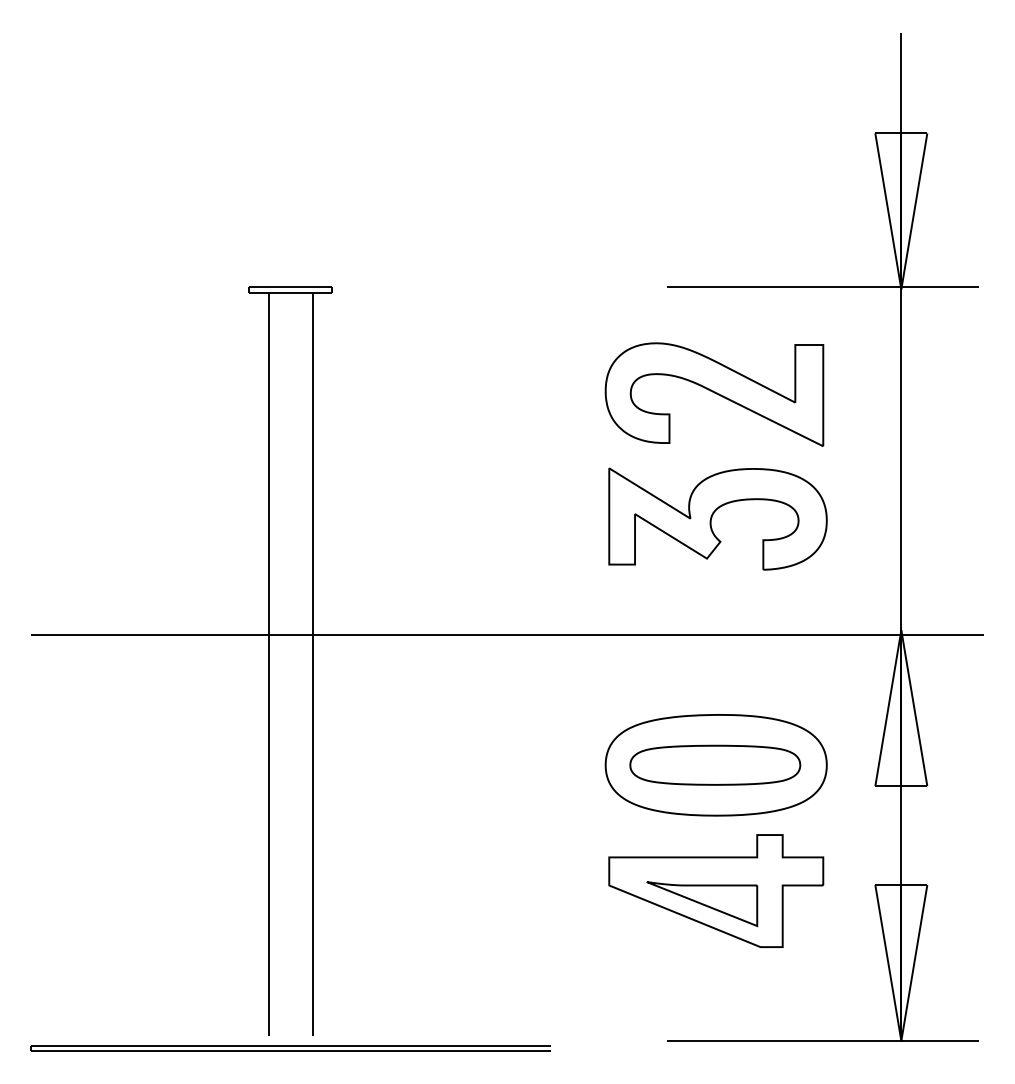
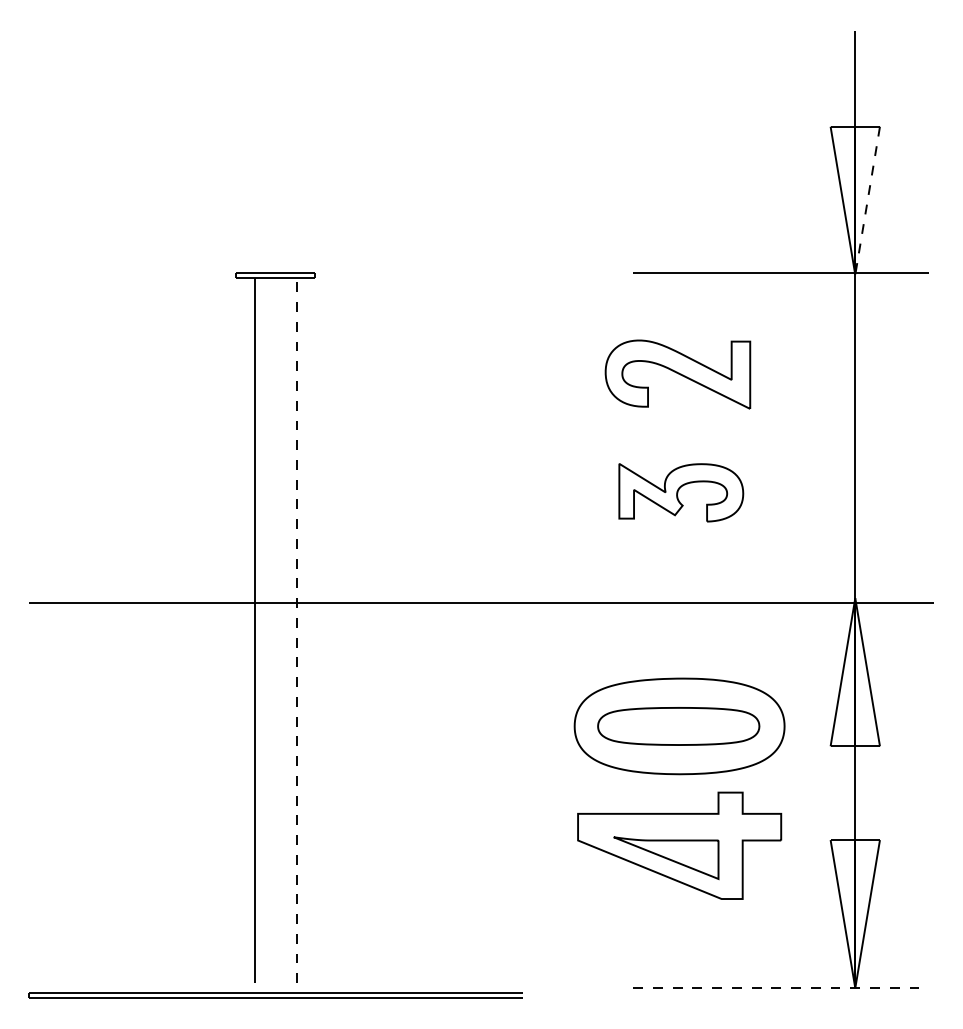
line: (914, 211) -> (867, 200), solid -> dashed
part: (714, 394) -> (677, 374), size x0.7
part: (717, 518) -> (680, 492), size x0.6
line: (312, 664) -> (296, 630), solid -> dashed
line: (823, 1041) -> (781, 988), solid -> dashed

